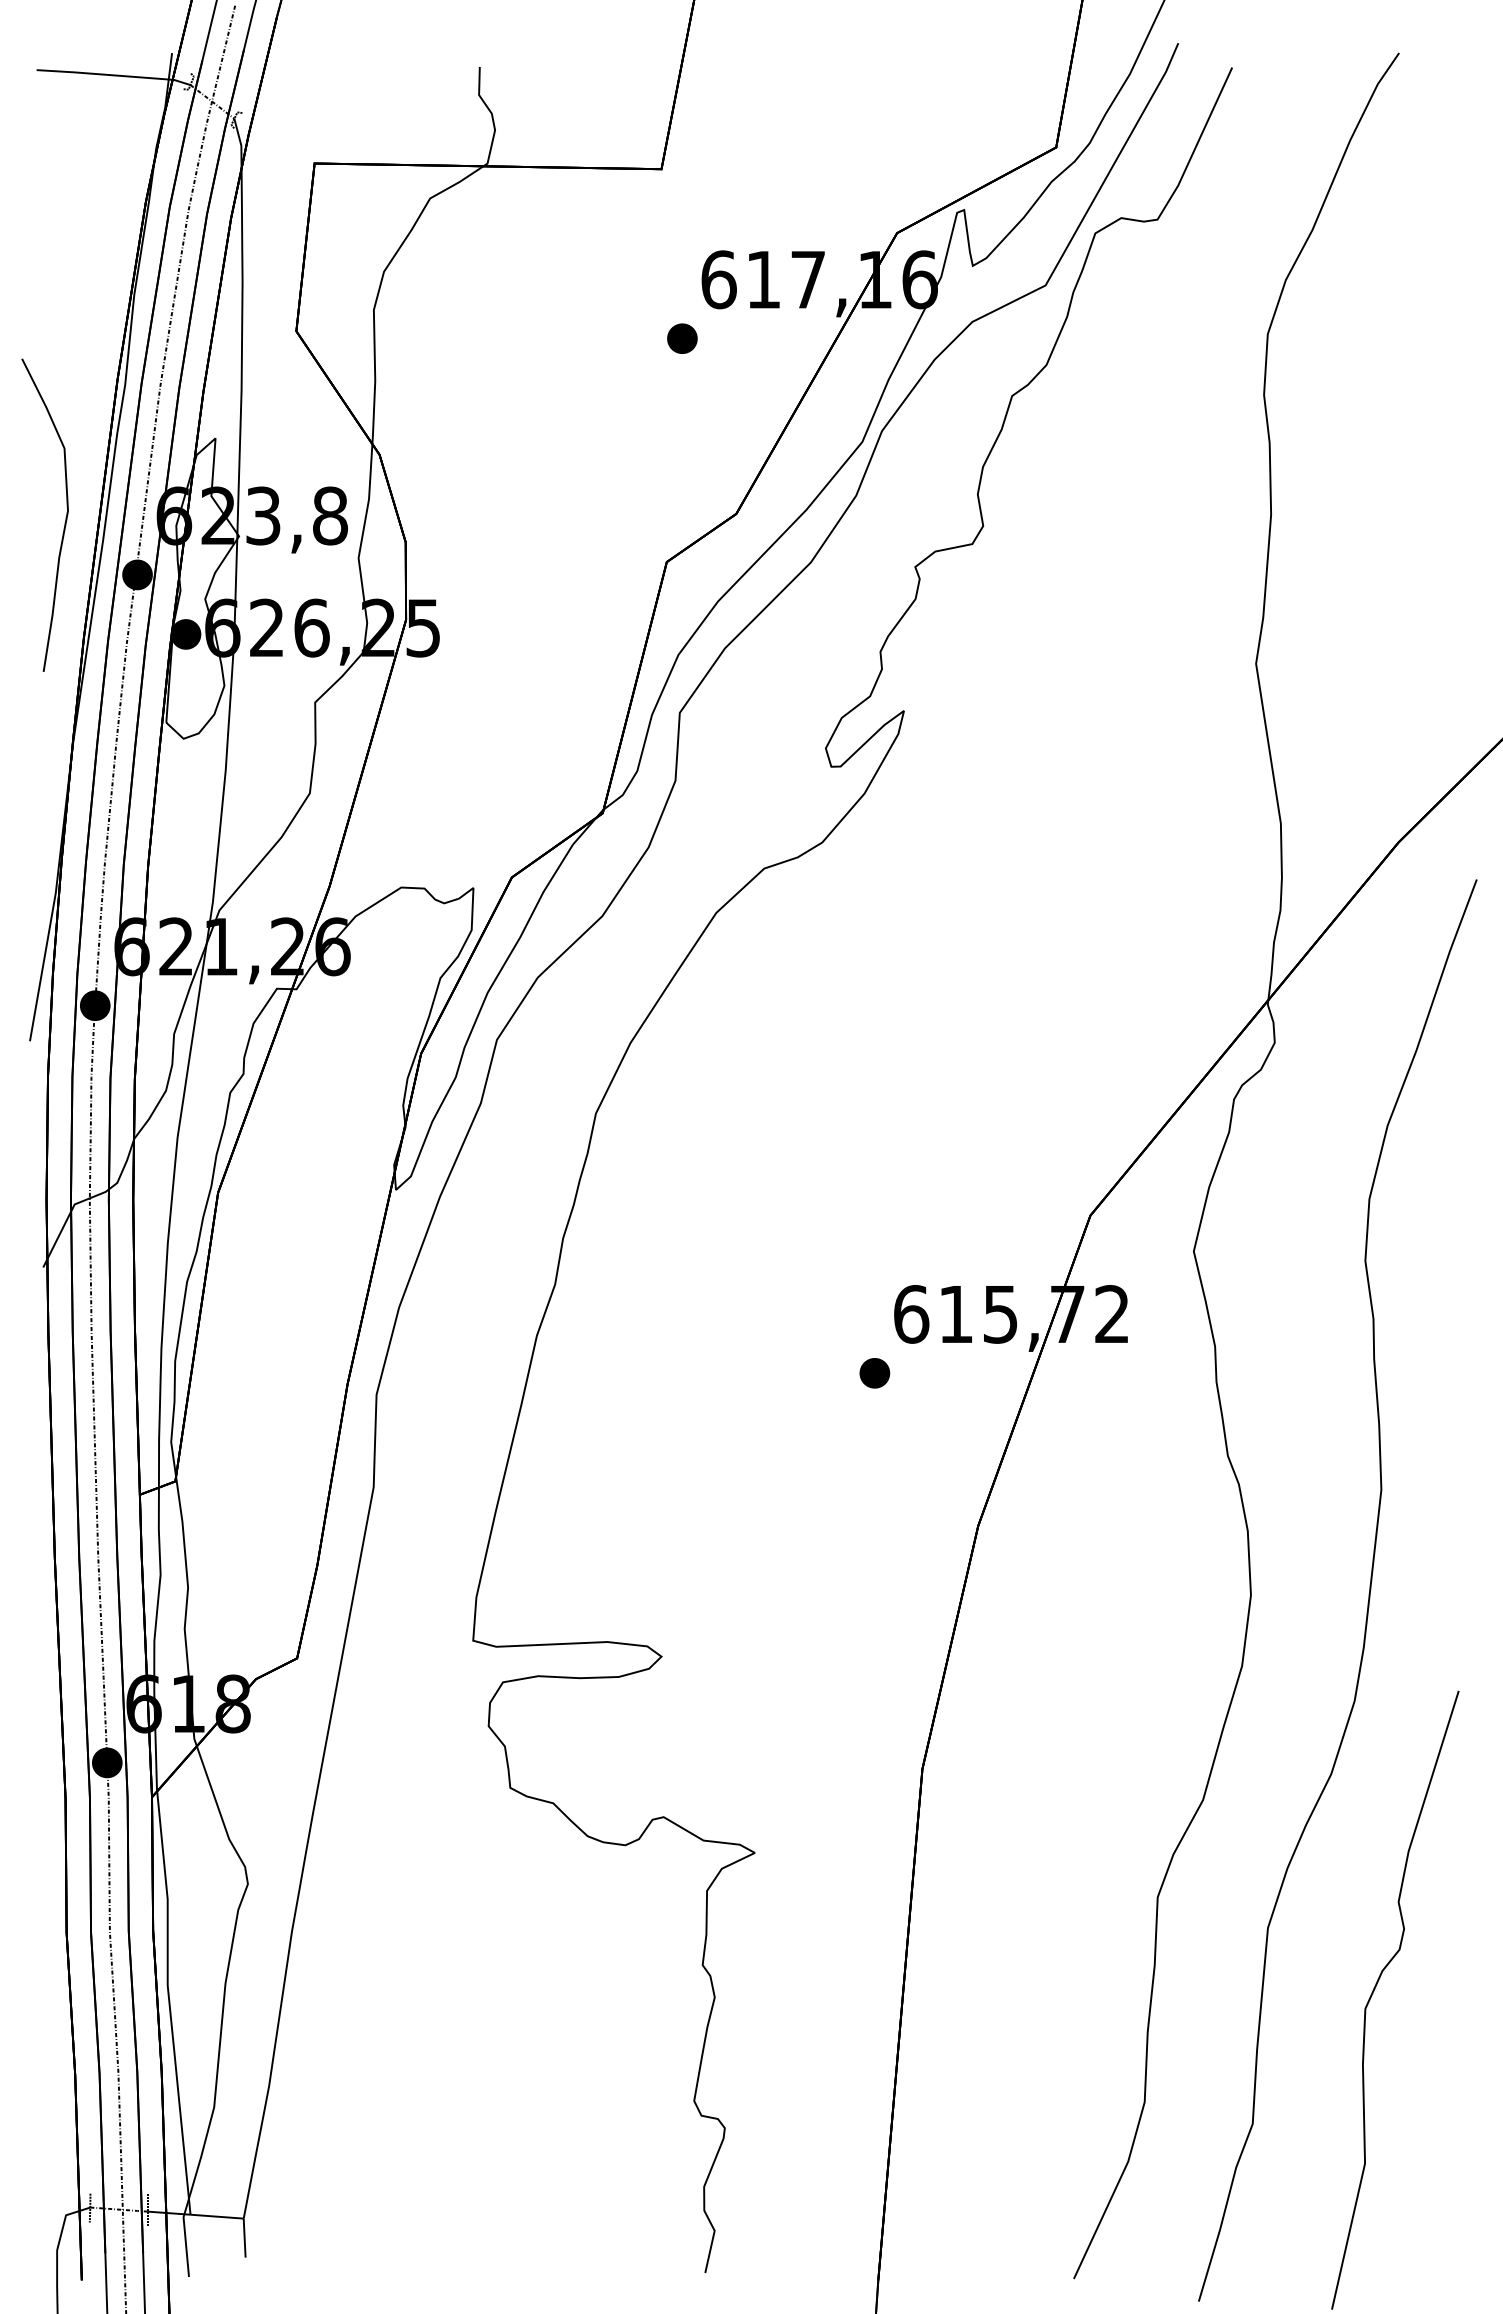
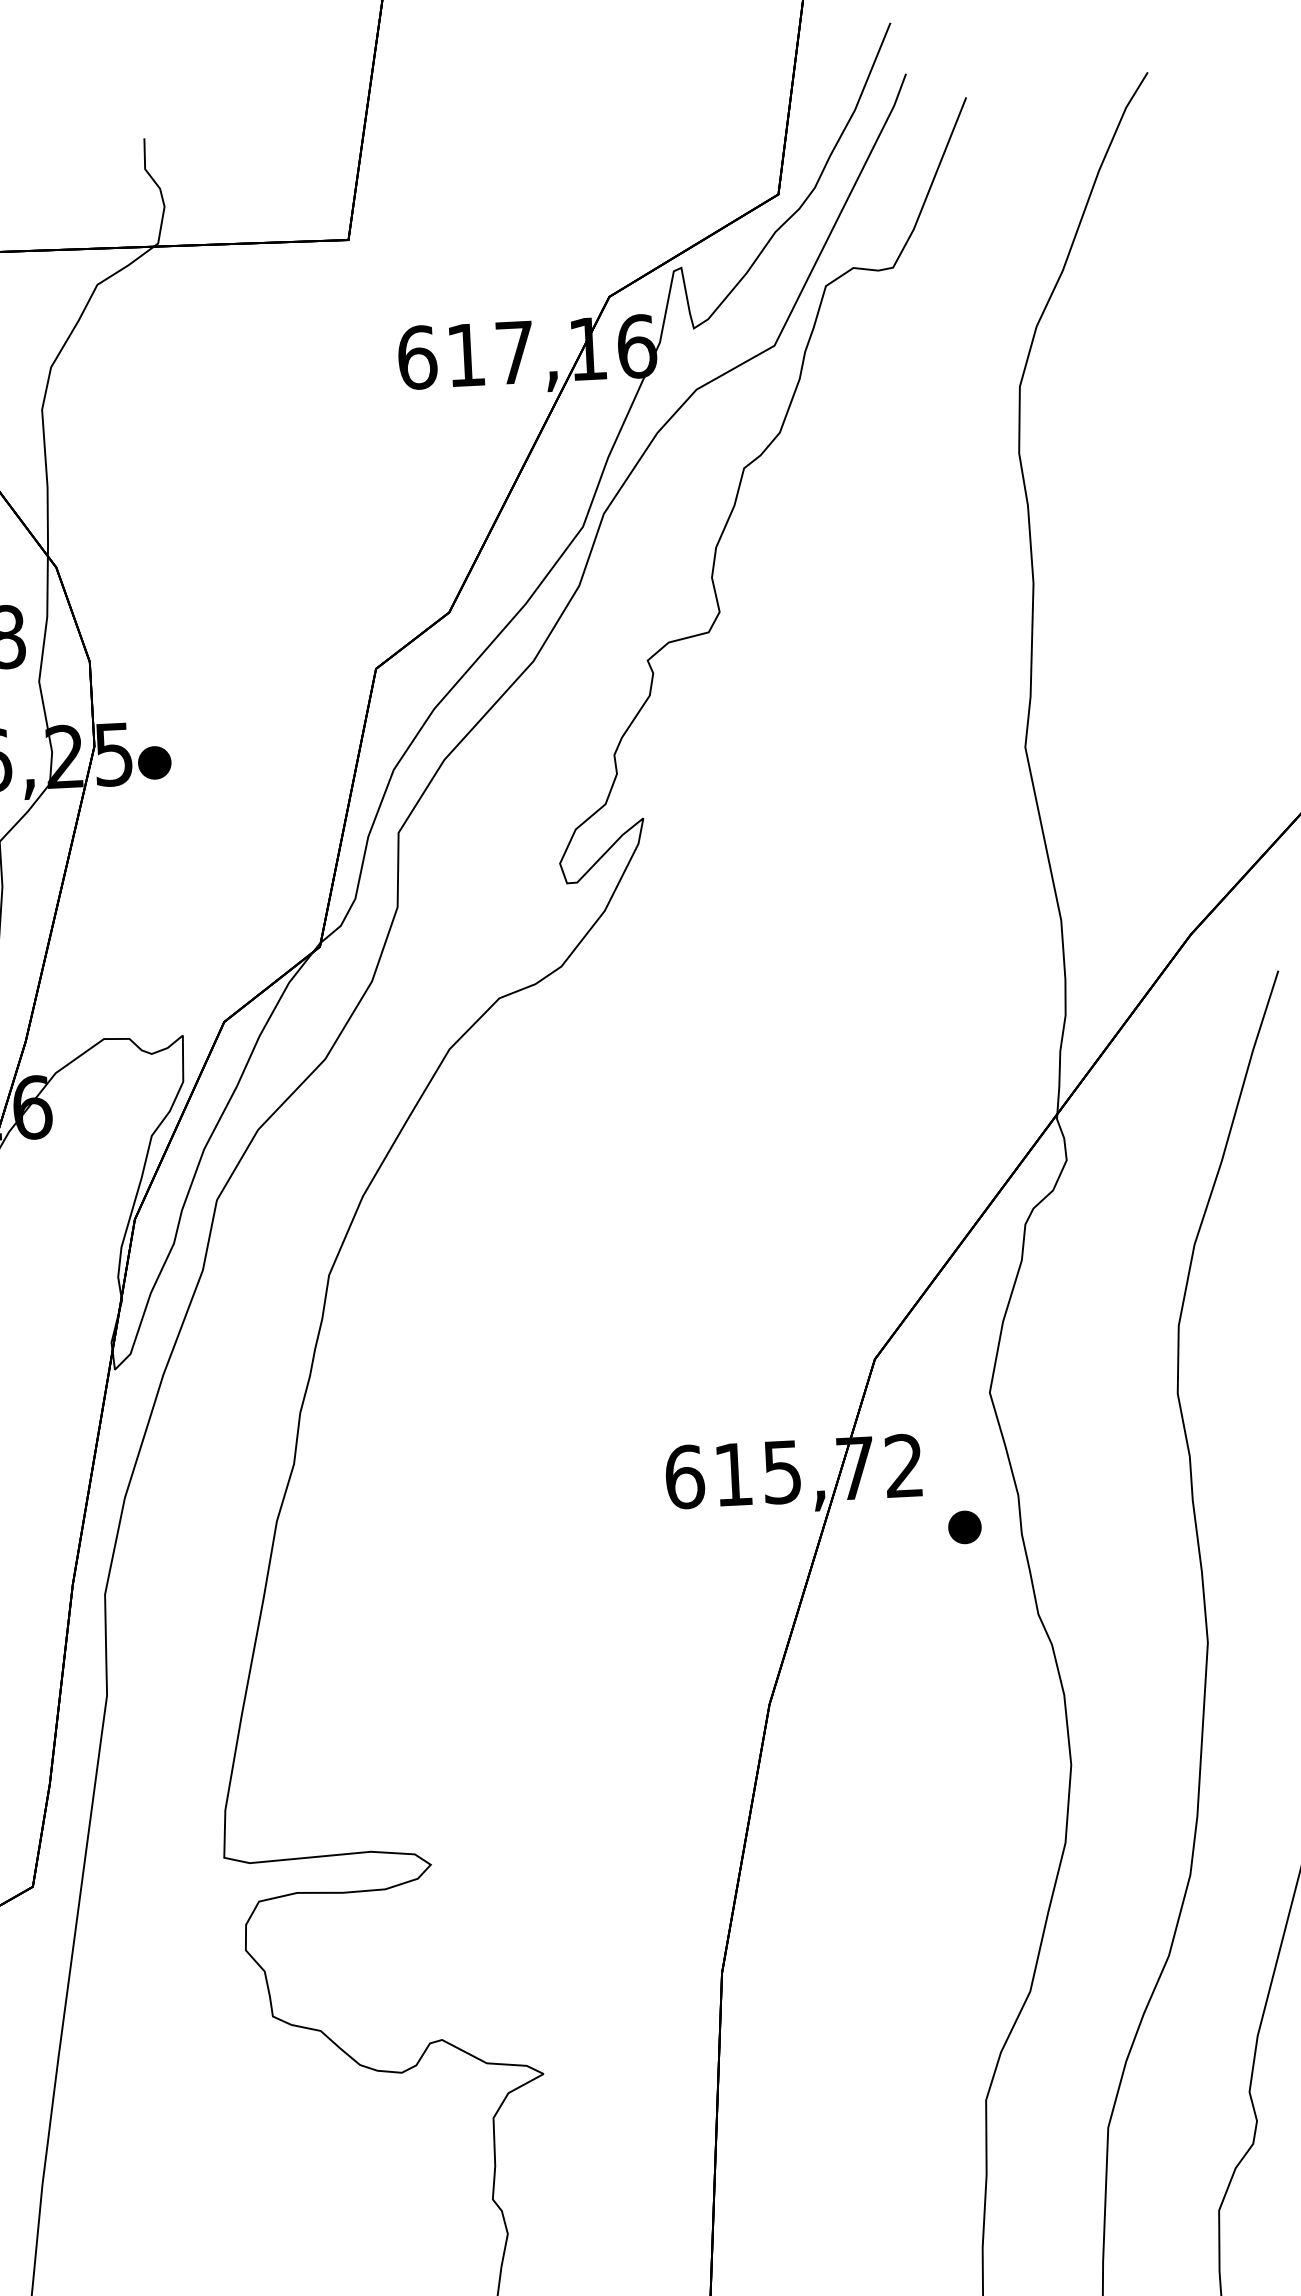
part: (682, 338) -> (154, 762), moved
part: (874, 1373) -> (964, 1527), moved

